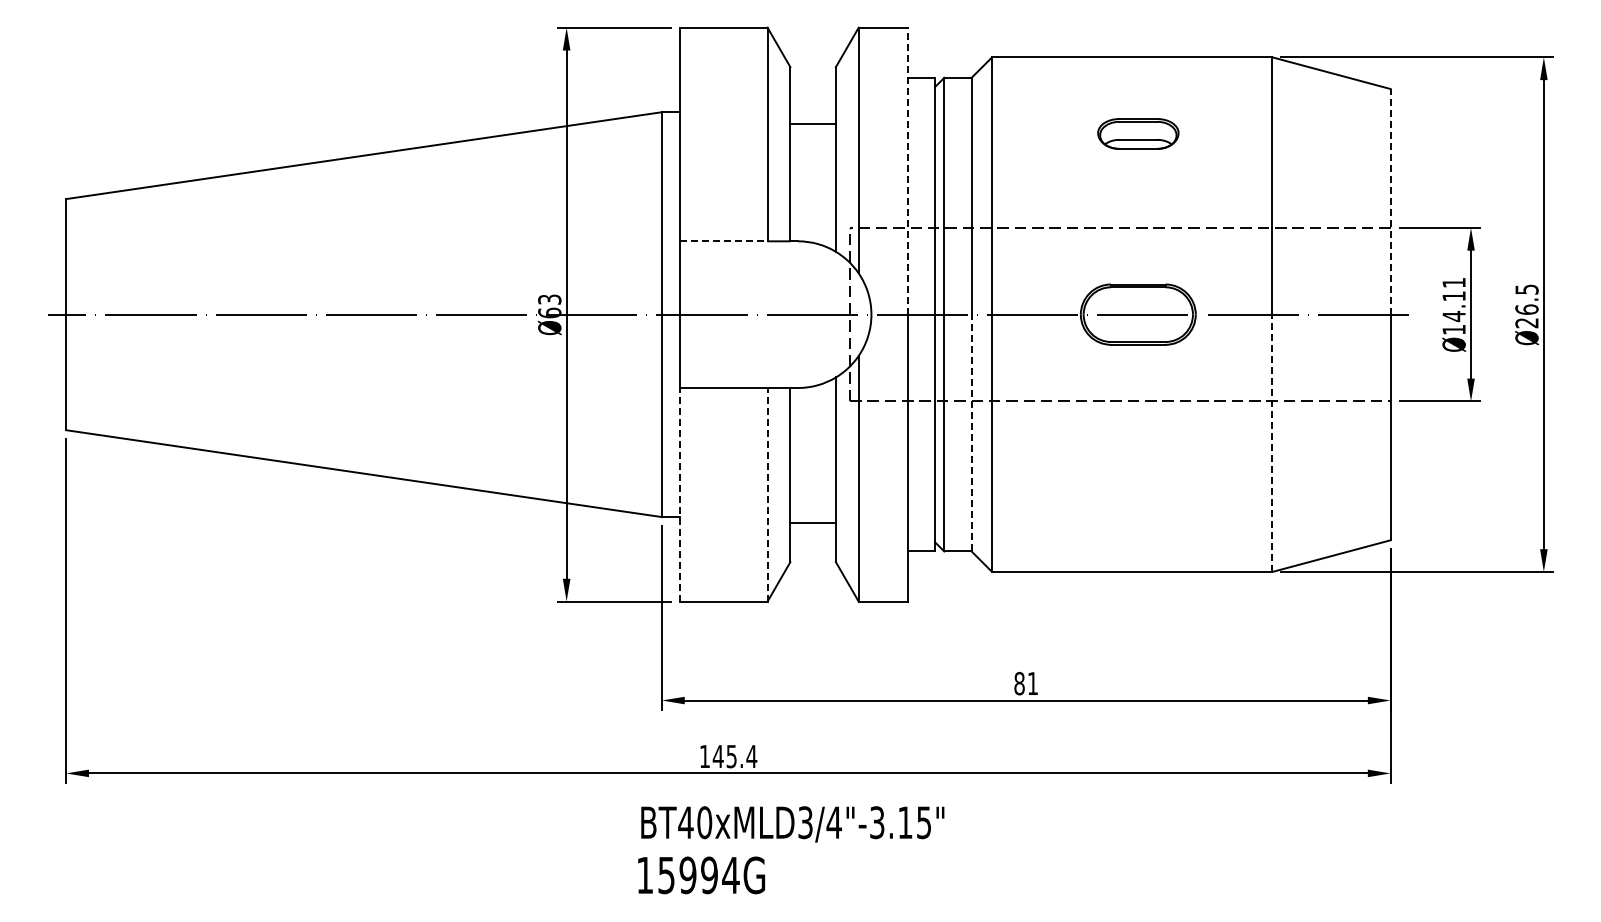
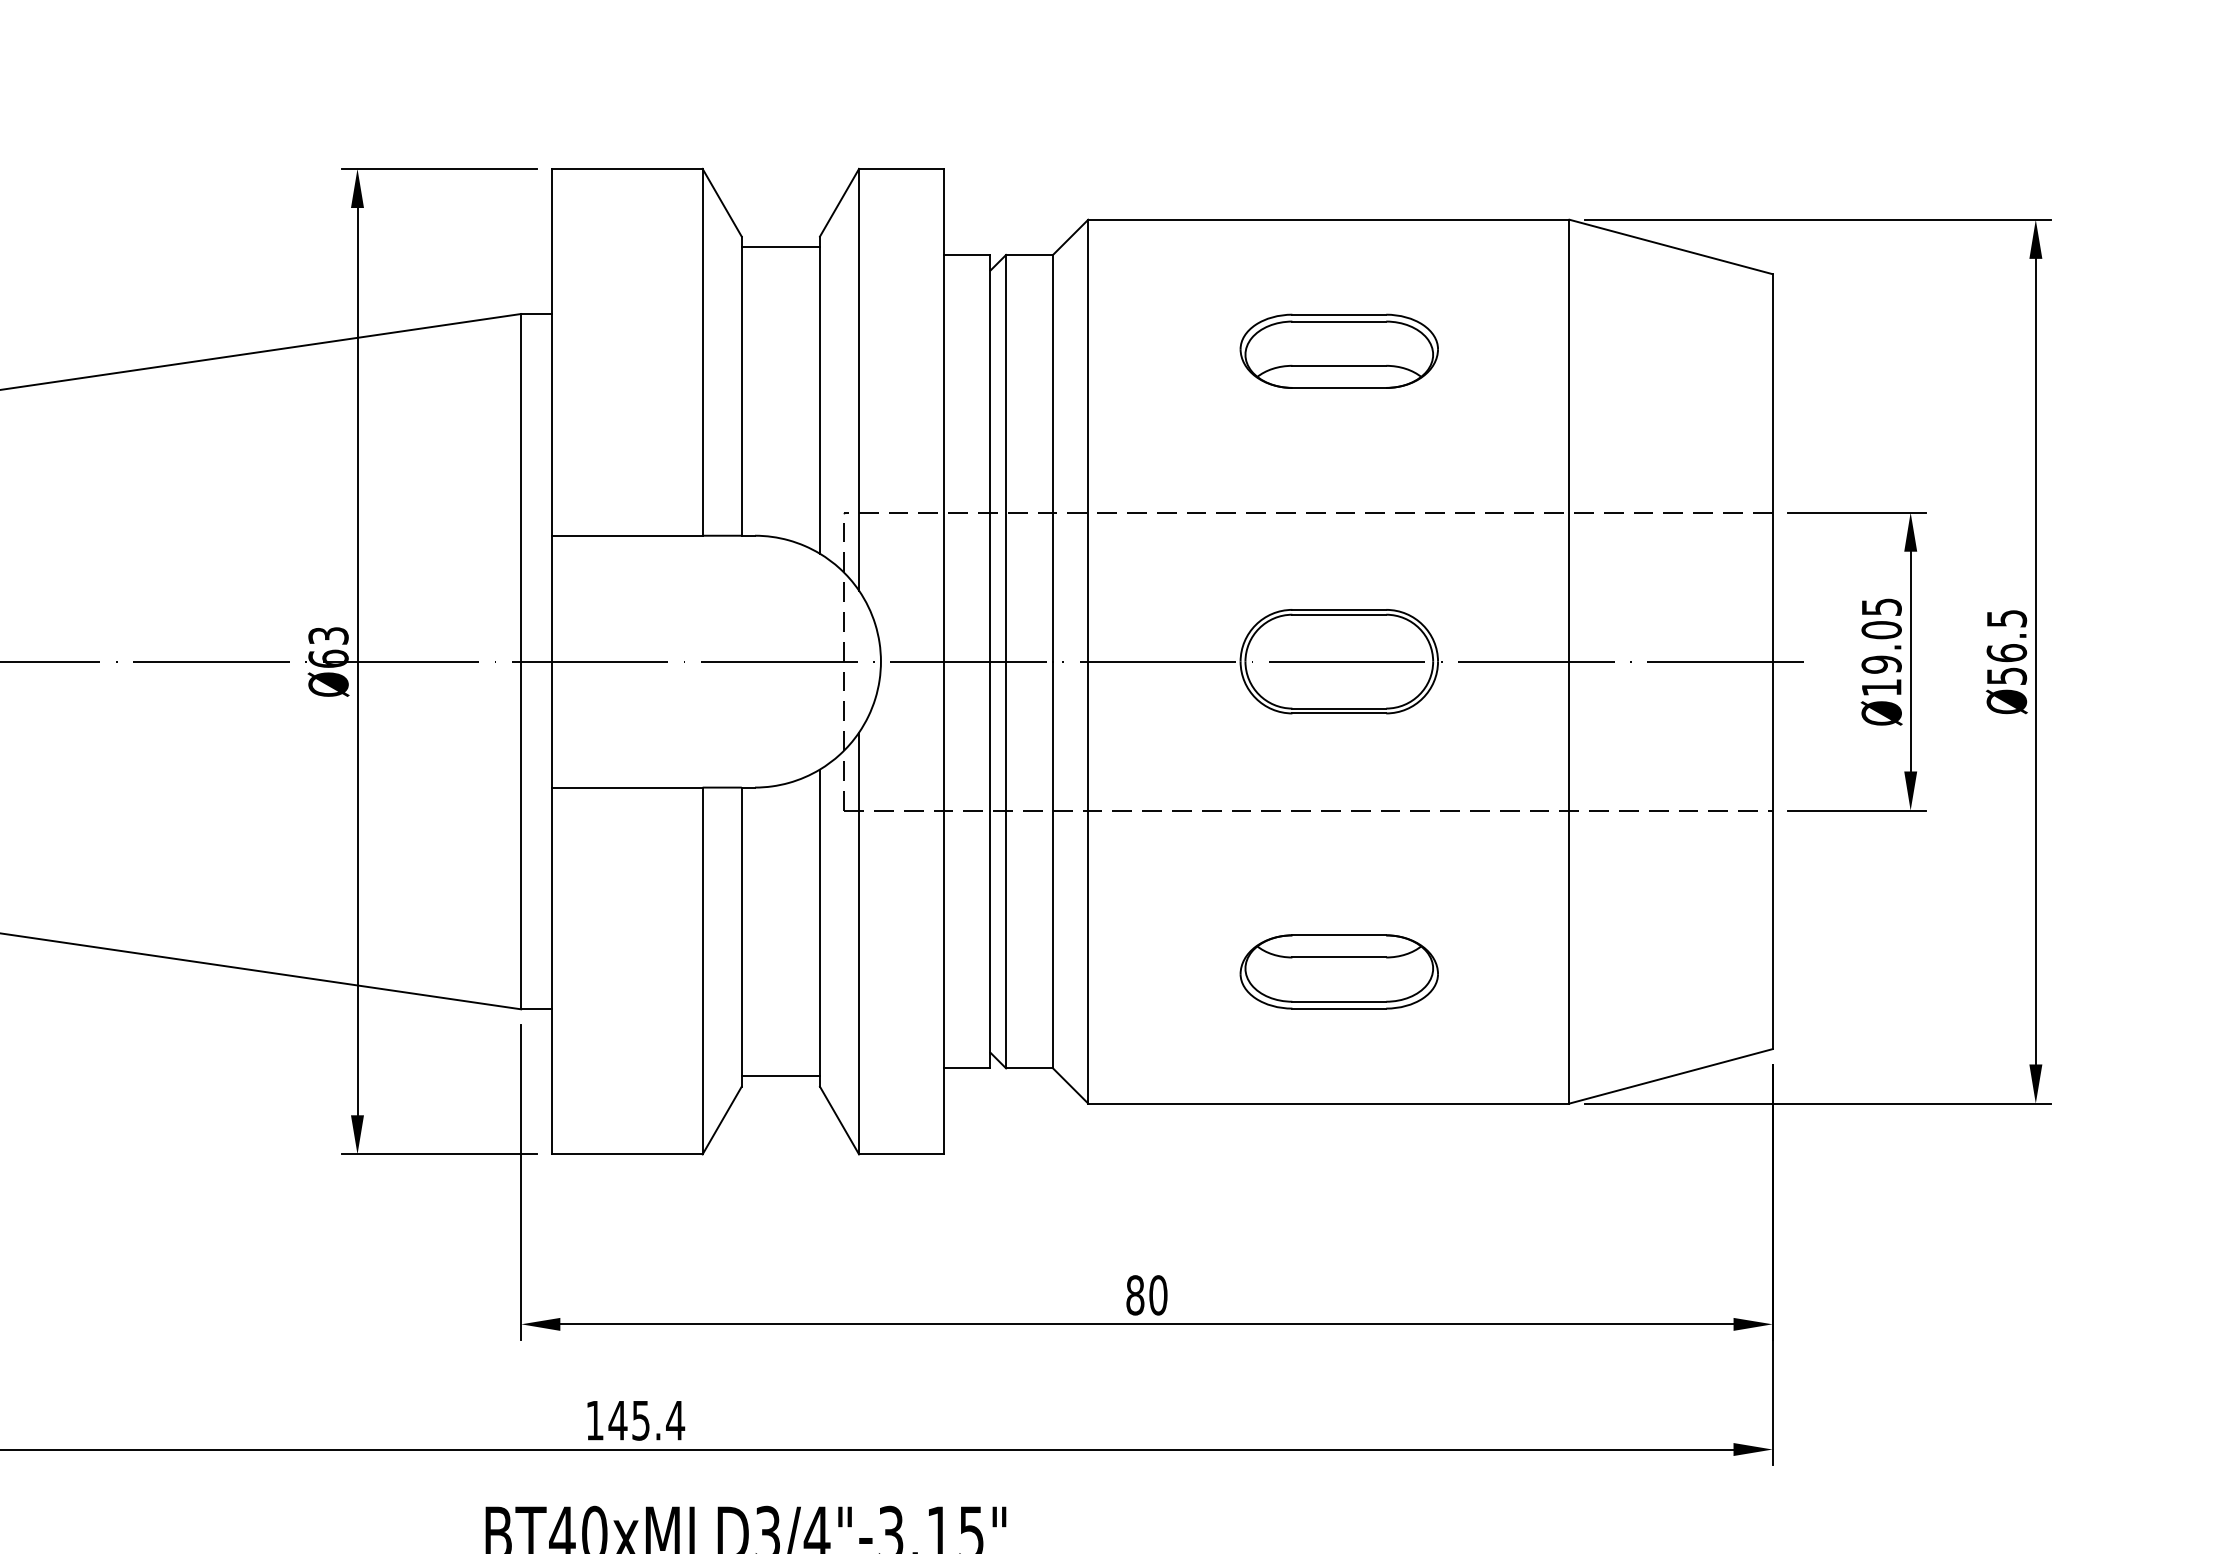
line: (812, 124) -> (779, 247), moved
part: (1138, 133) -> (1339, 350), size x1.43
line: (907, 170) -> (942, 414), dashed -> solid
line: (1390, 201) -> (1772, 467), dashed -> solid
line: (723, 241) -> (626, 536), dashed -> solid
text: (1453, 300) -> (1880, 637), Ø14.11 -> Ø19.05
text: (1526, 323) -> (2005, 676), Ø26.5 -> Ø56.5
line: (971, 432) -> (1052, 864), dashed -> solid
line: (1272, 443) -> (1569, 882), dashed -> solid
line: (680, 494) -> (553, 970), dashed -> solid
line: (767, 494) -> (702, 970), dashed -> solid
part: (1138, 495) -> (1339, 972), added
line: (812, 523) -> (779, 1076), moved
text: (1032, 683) -> (1157, 1295), 81 -> 80

